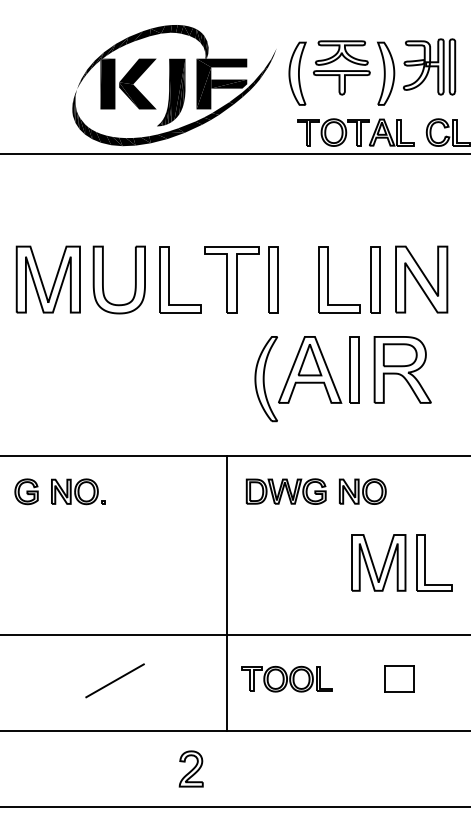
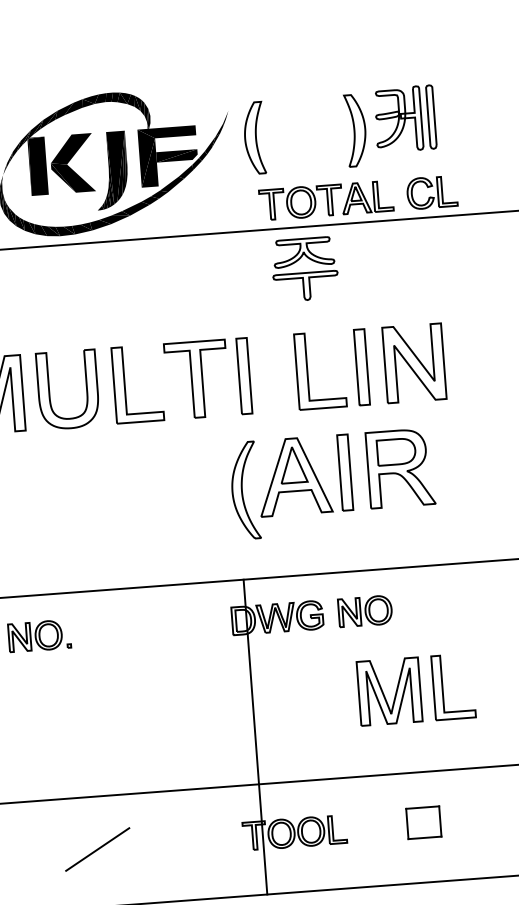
part: (341, 67) -> (304, 268), moved
line: (227, 593) -> (255, 737), moved

